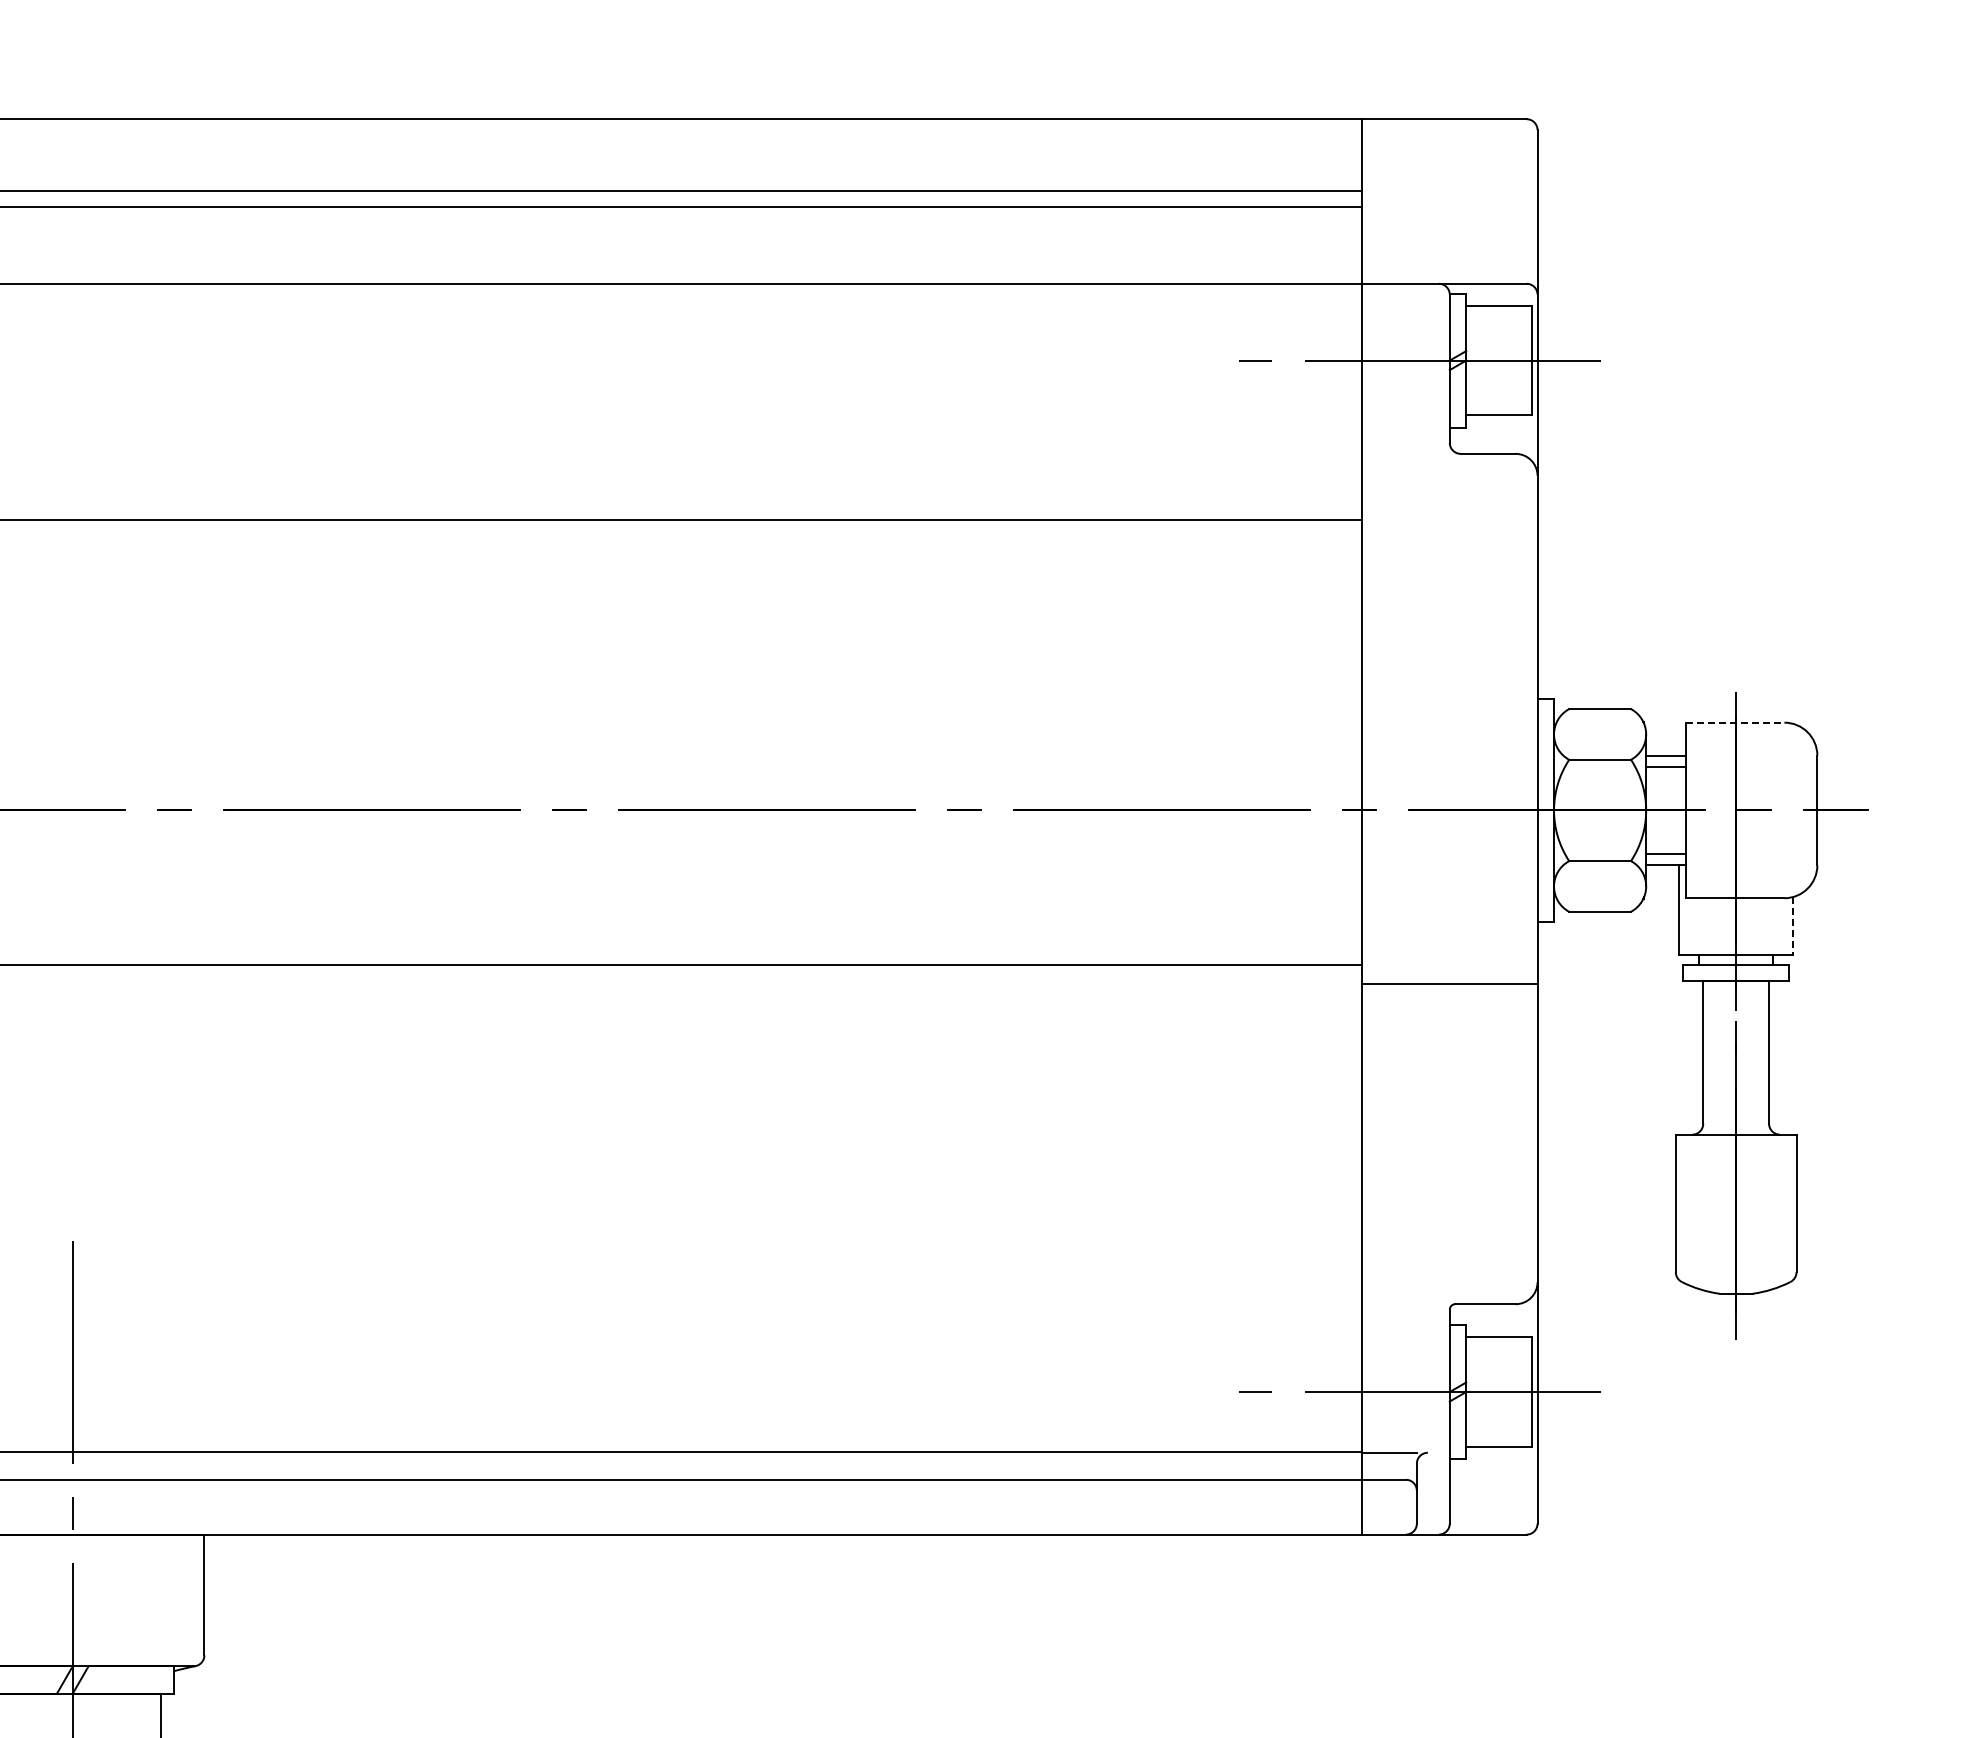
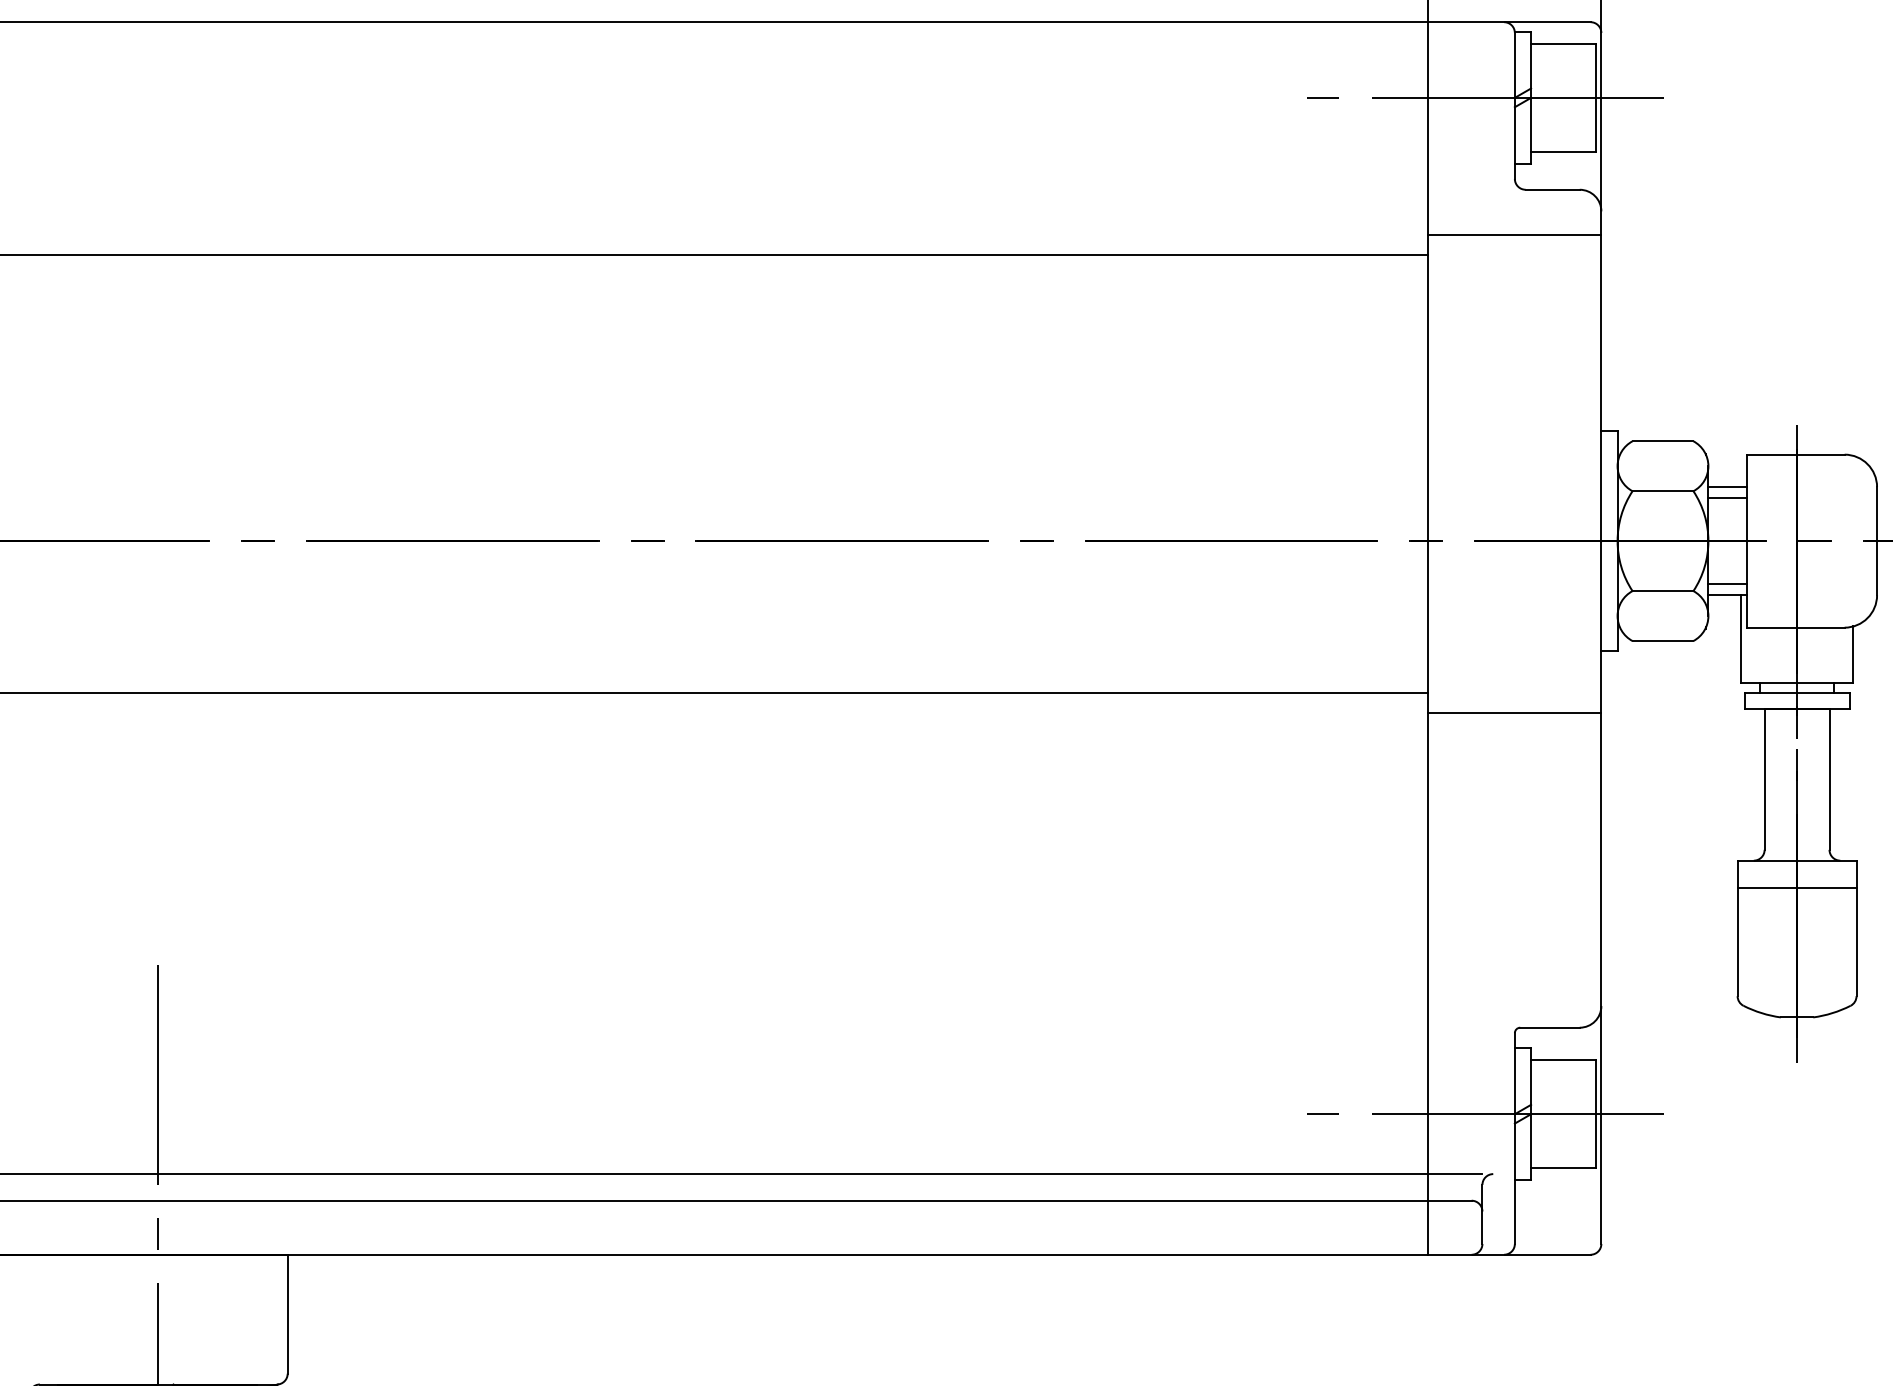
line: (1449, 499) -> (1514, 234), added
line: (1735, 722) -> (1796, 454), dashed -> solid
line: (1793, 925) -> (1853, 654), dashed -> solid
line: (1735, 1162) -> (1796, 888), added

